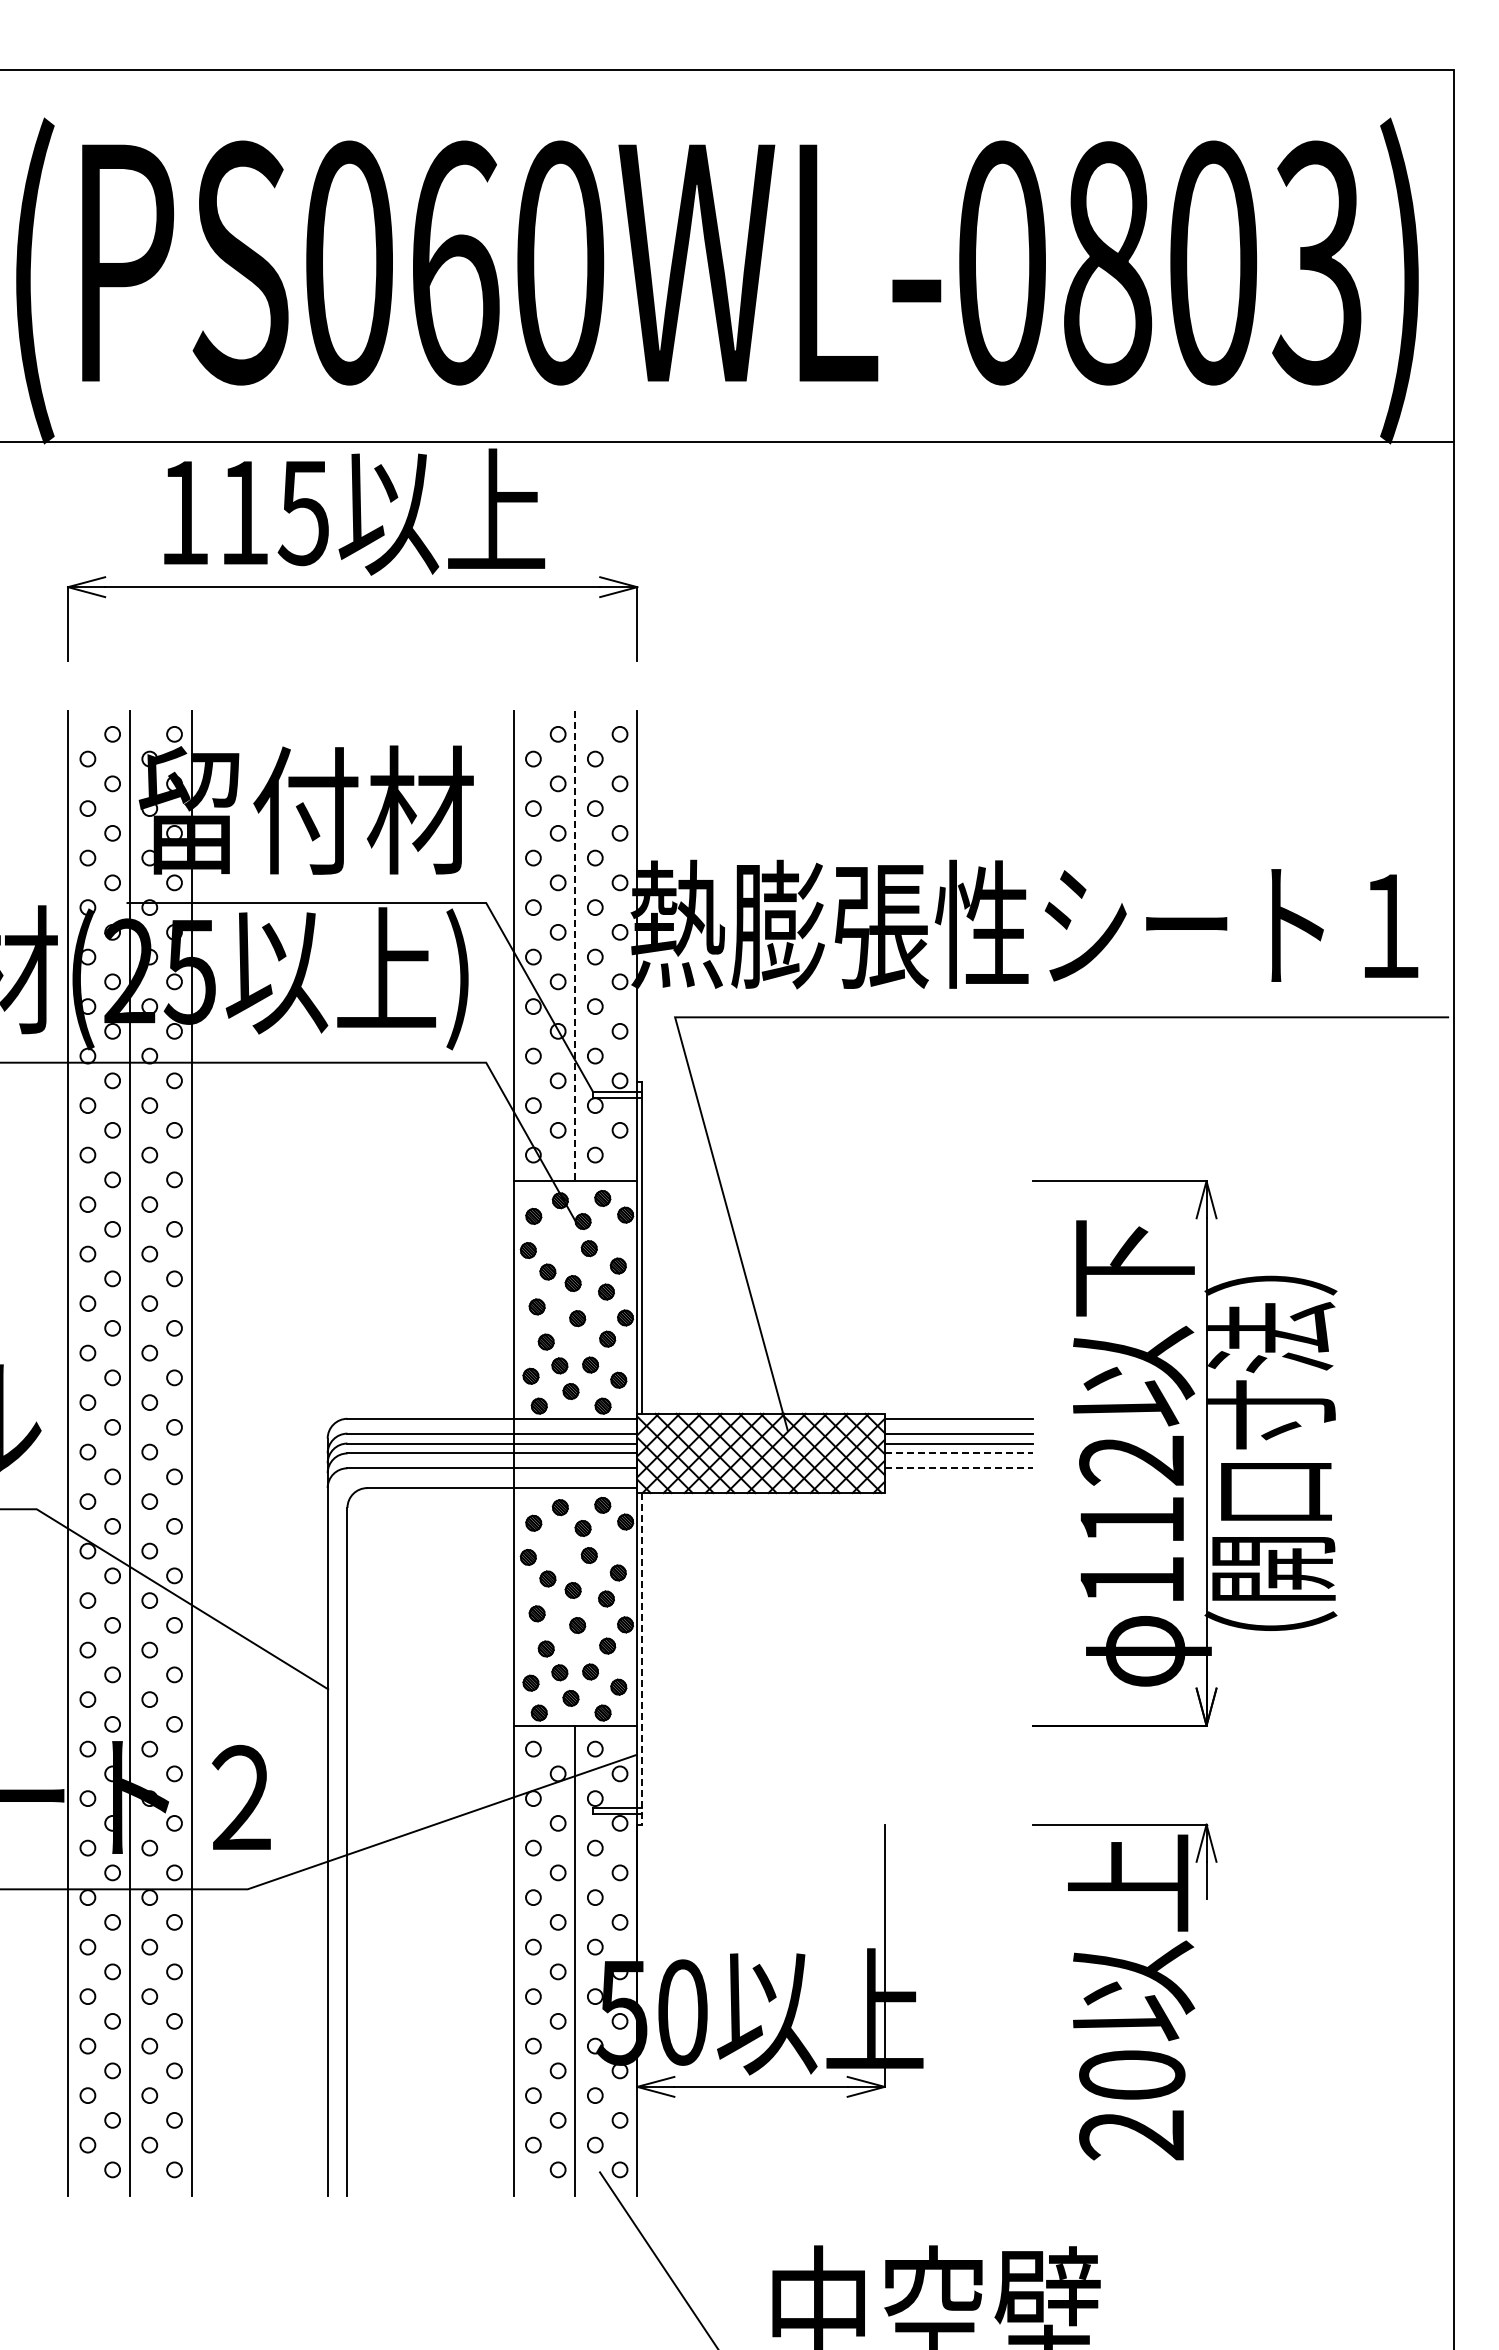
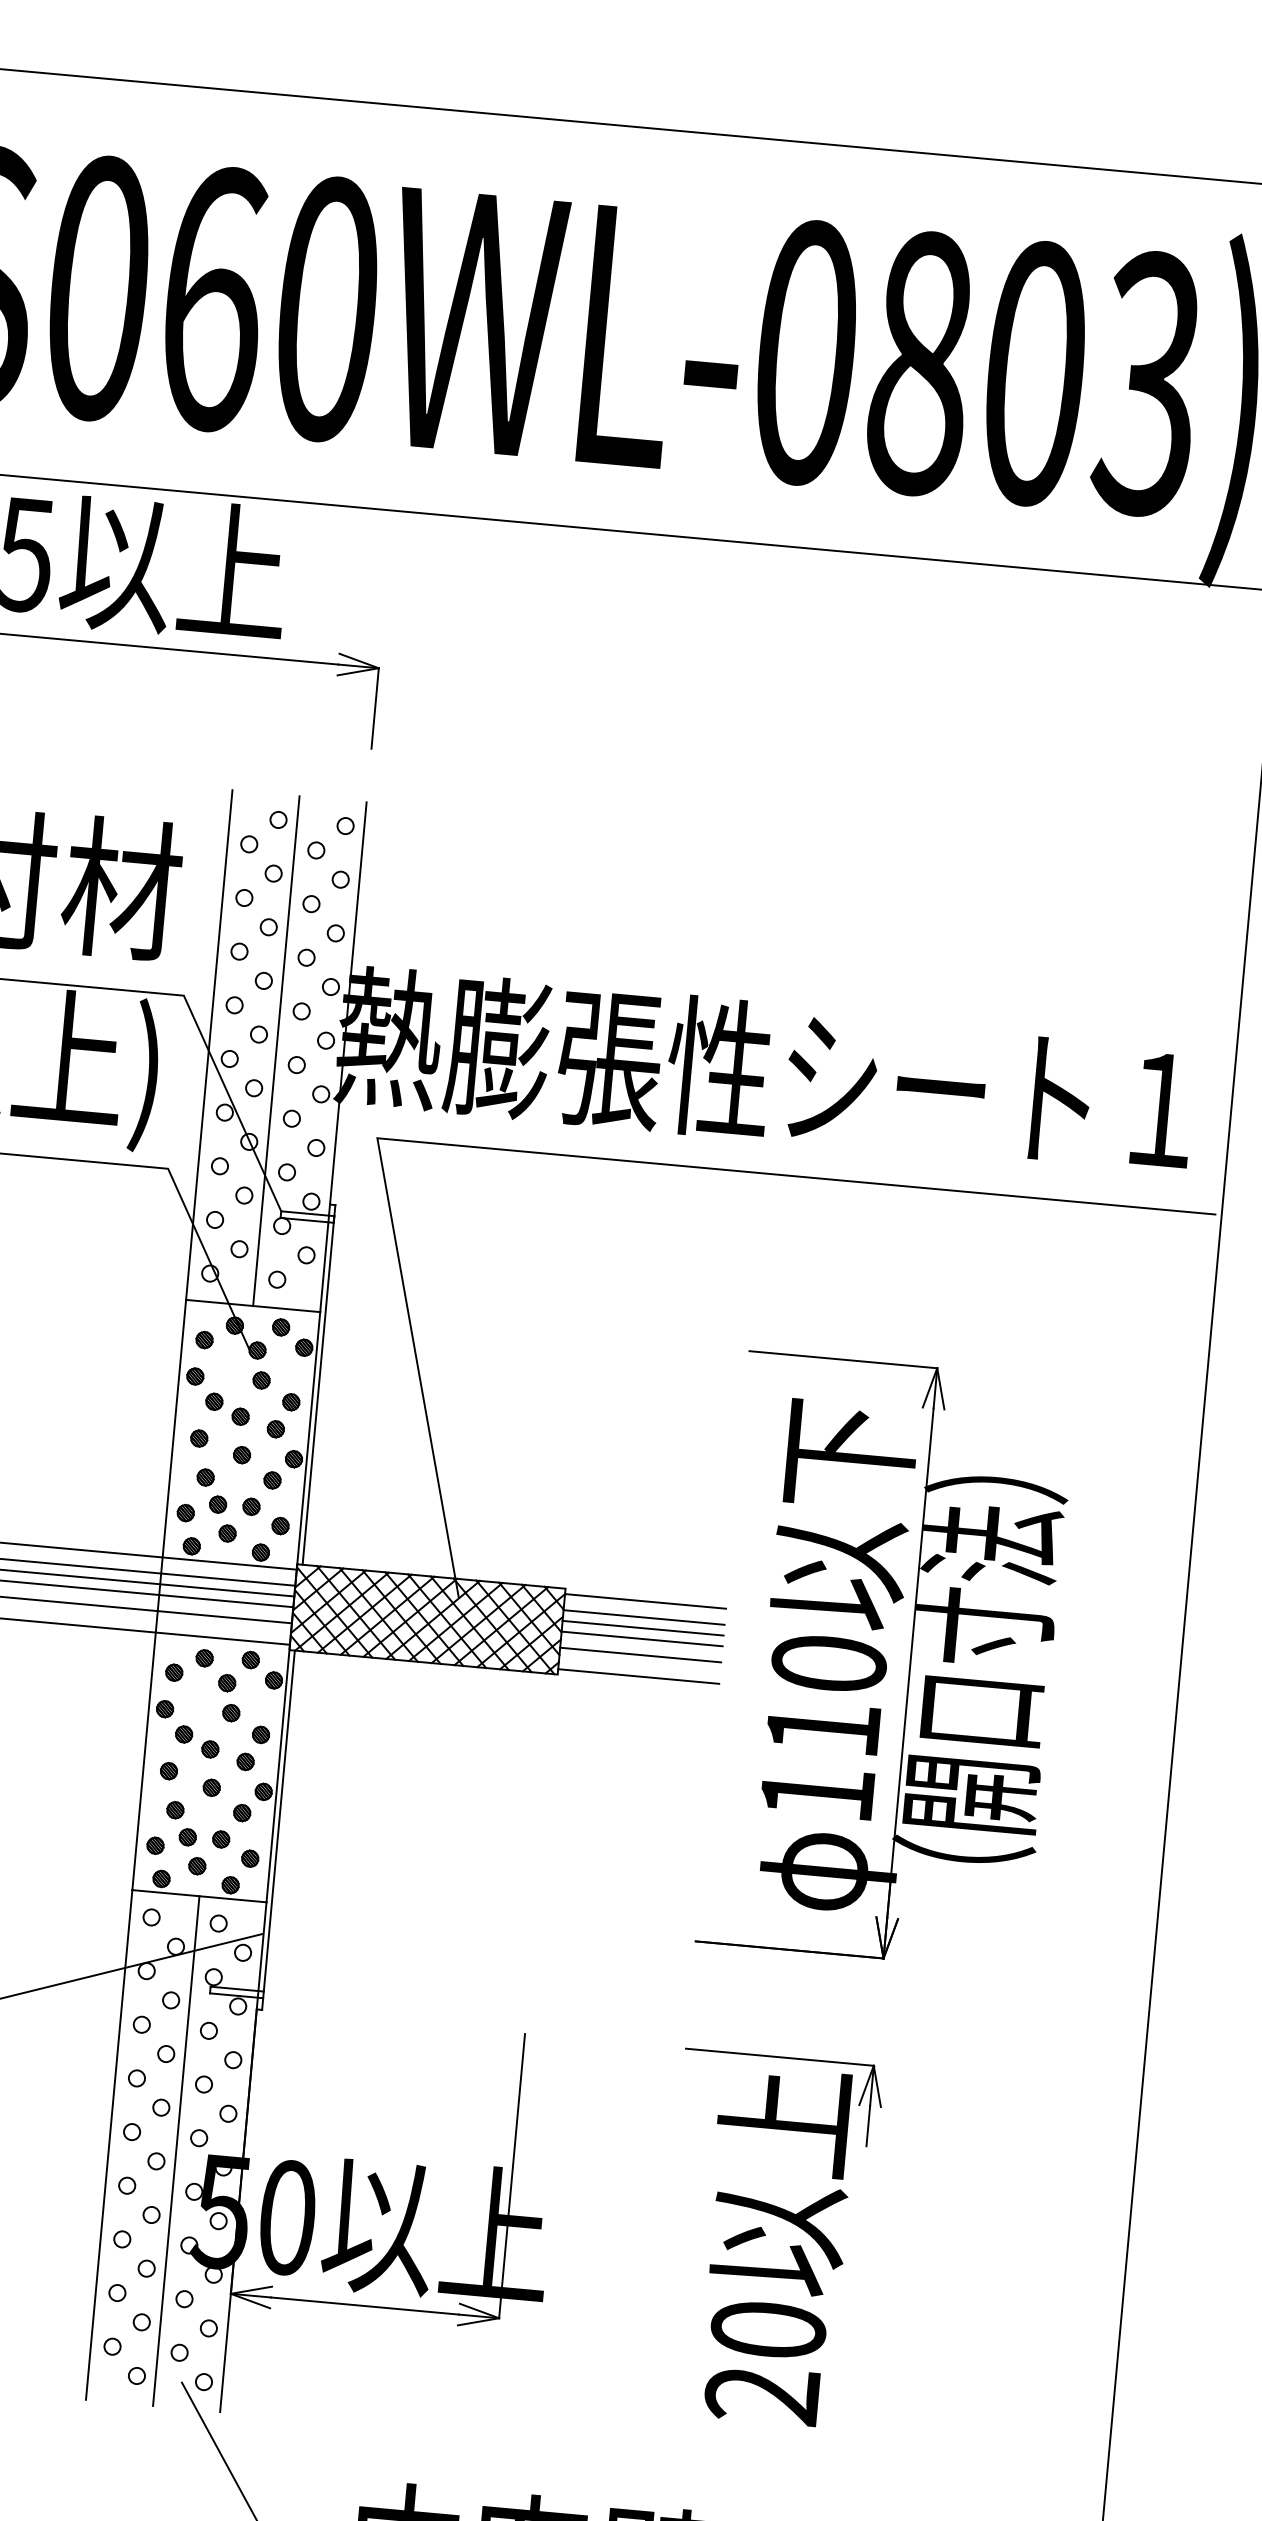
line: (575, 946) -> (276, 1051), dashed -> solid
line: (959, 1453) -> (642, 1639), dashed -> solid
text: (1132, 1460) -> (829, 1663), 112 -> 110
line: (959, 1468) -> (641, 1655), dashed -> solid
line: (958, 1488) -> (638, 1676), added
line: (642, 1658) -> (278, 1829), dashed -> solid

